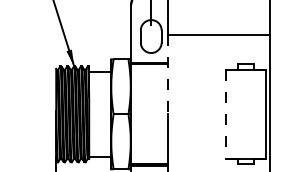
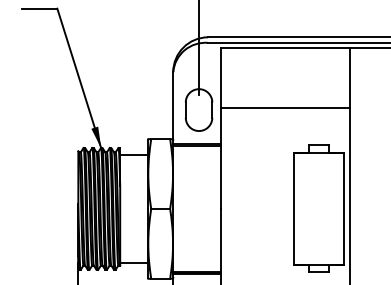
line: (168, 74) -> (220, 158), dashed -> solid
line: (226, 114) -> (294, 209), dashed -> solid

